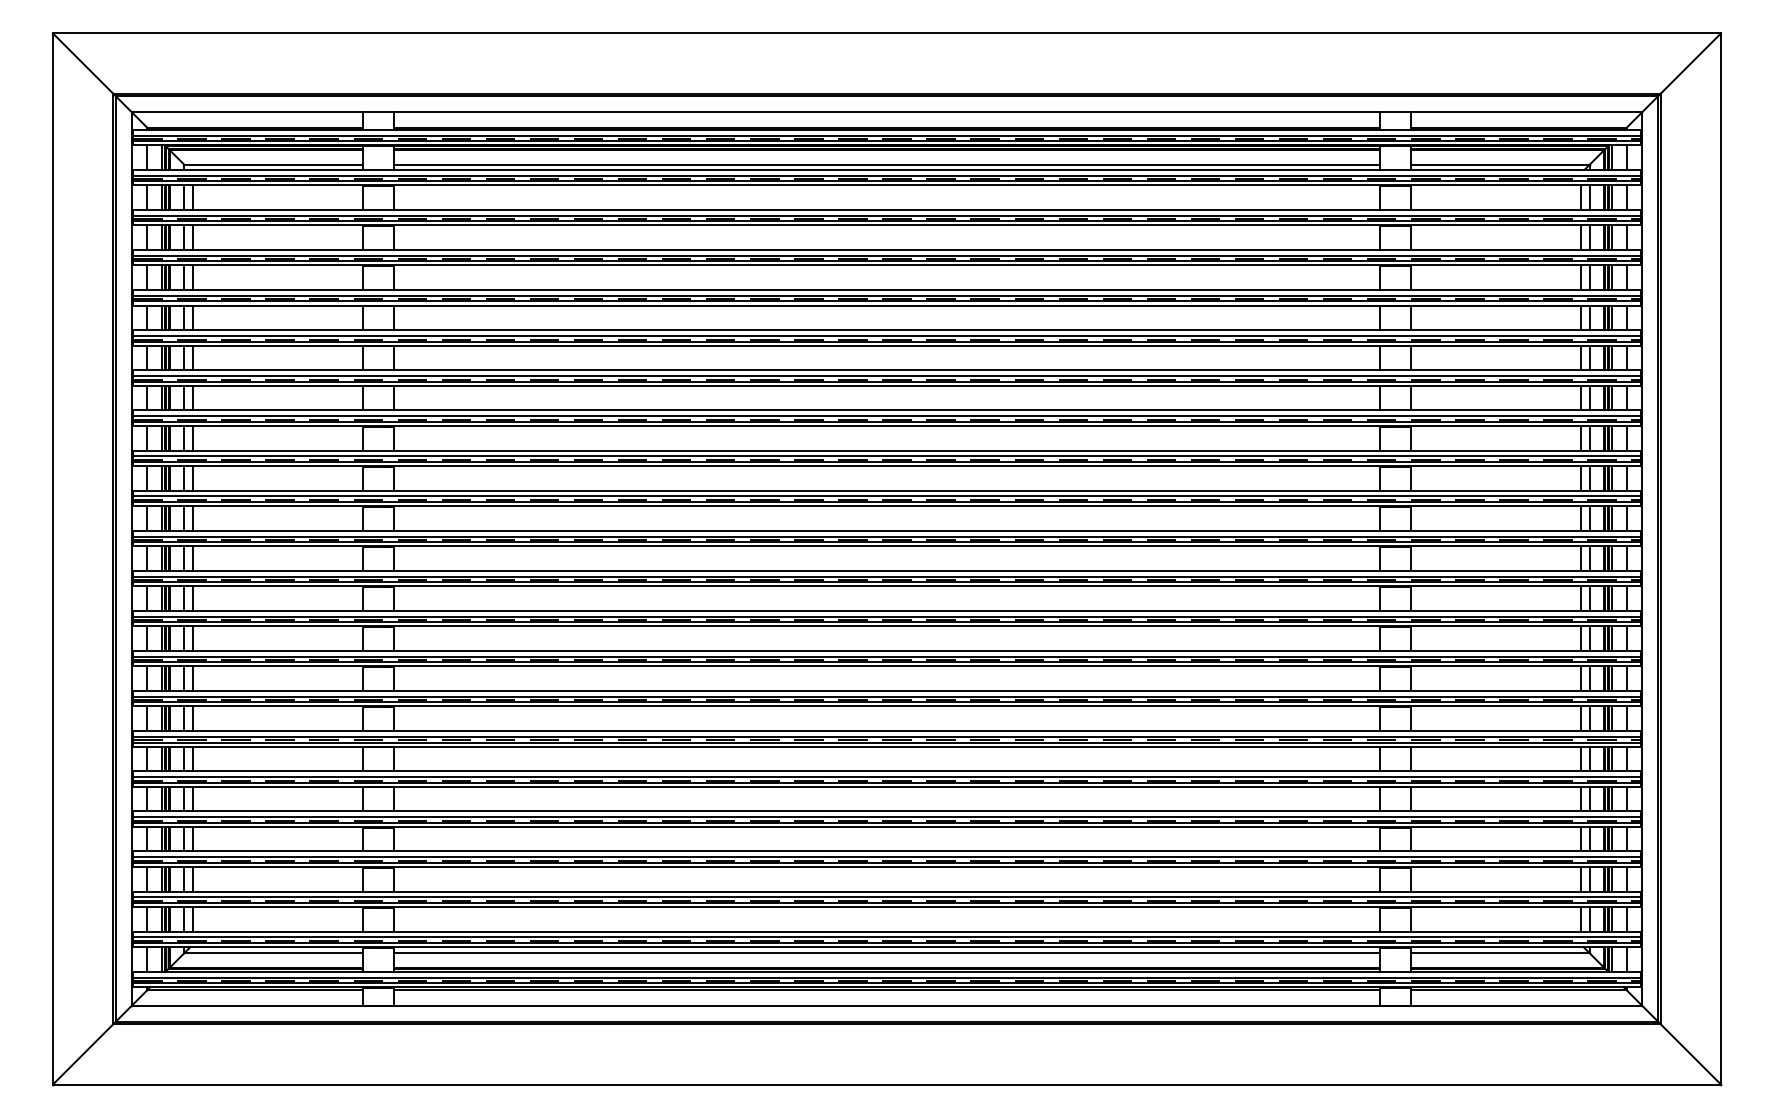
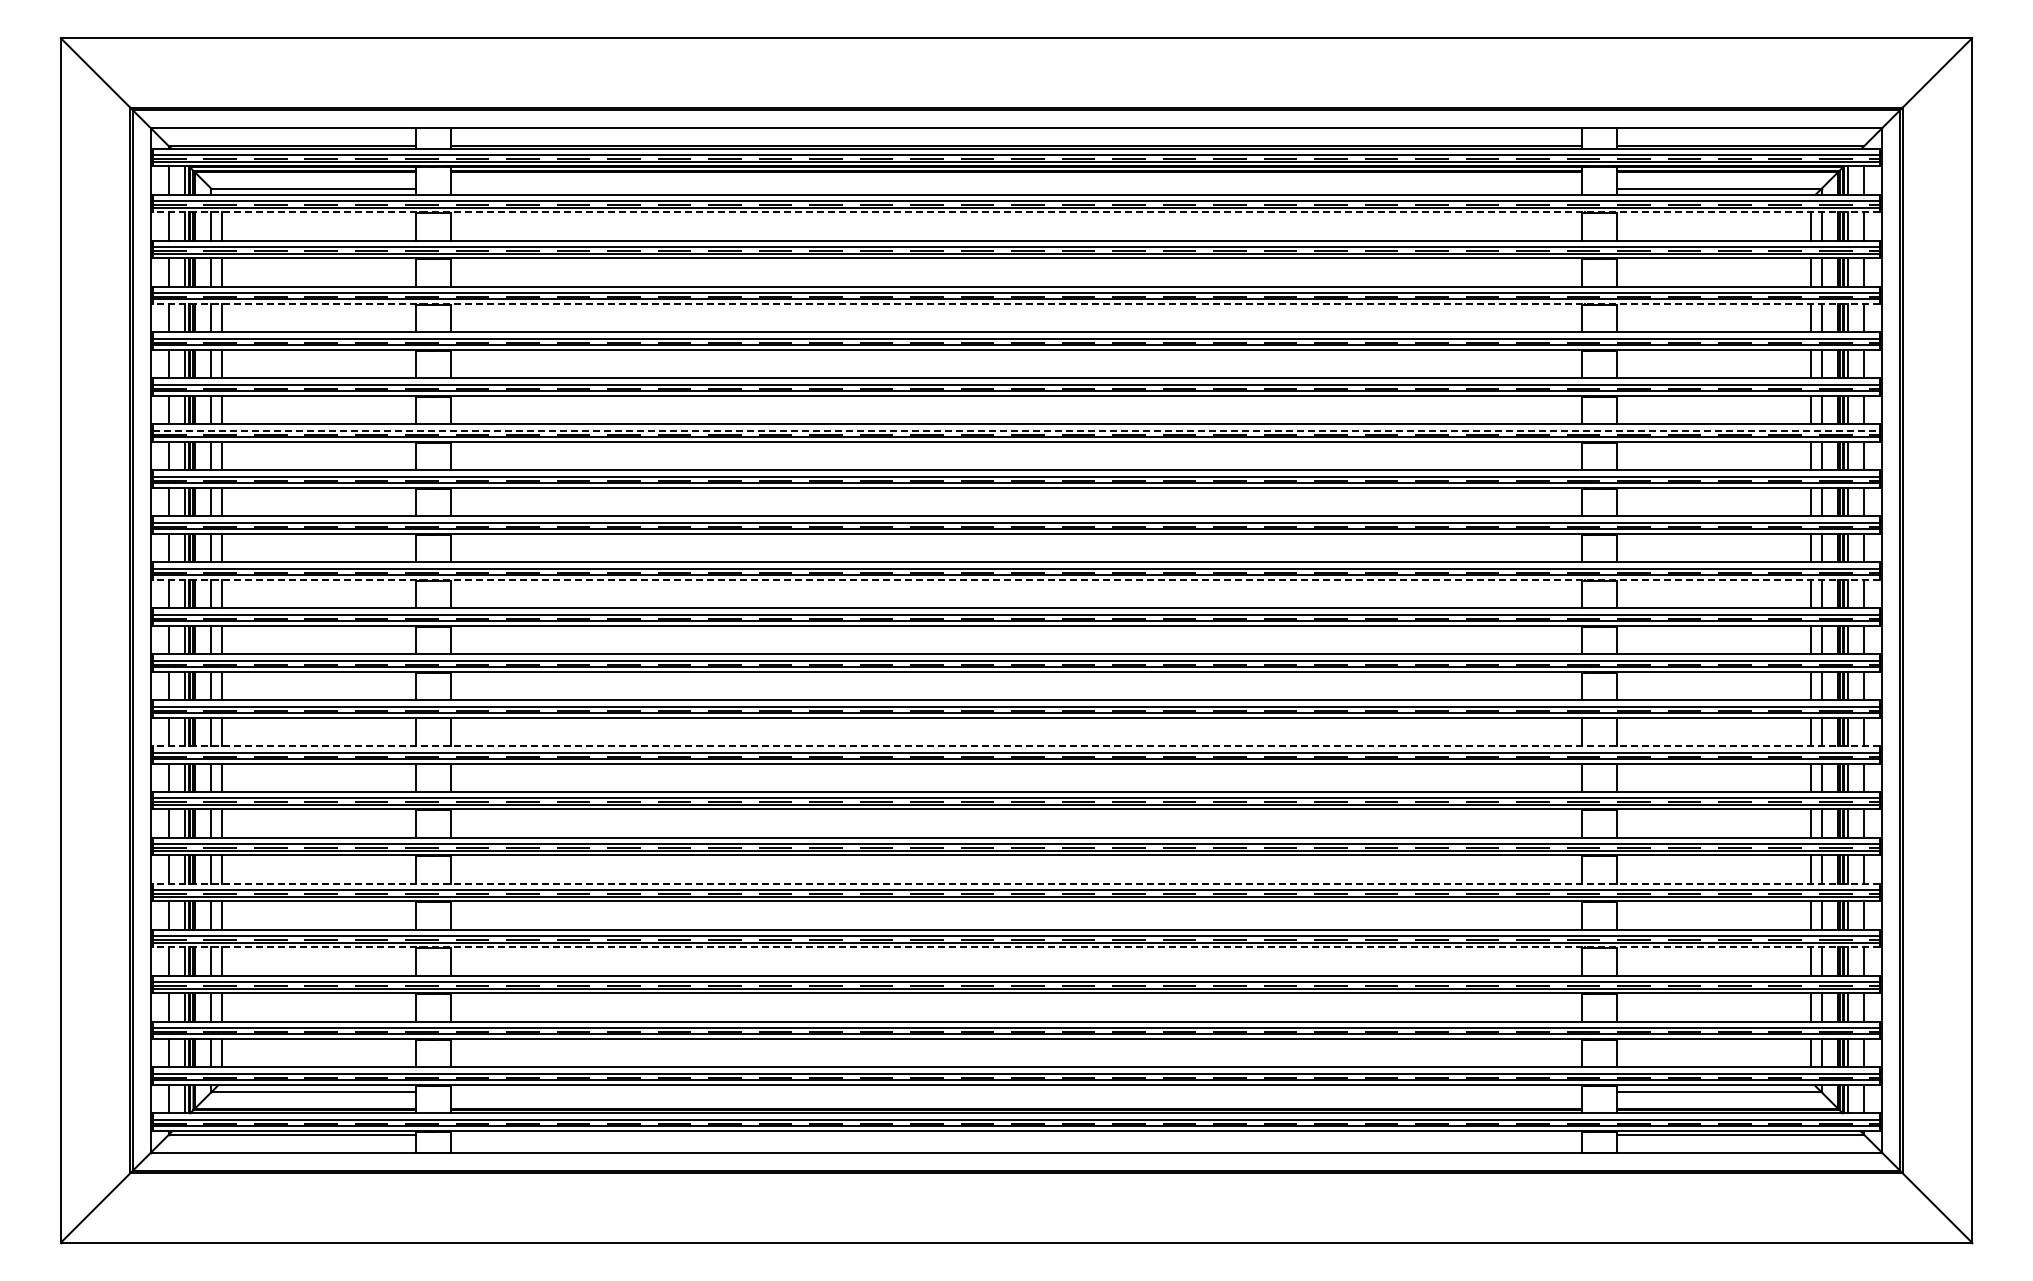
line: (887, 164) -> (1016, 188), removed
line: (887, 185) -> (1016, 212), solid -> dashed
line: (887, 265) -> (1016, 304), solid -> dashed
line: (887, 375) -> (1016, 430), solid -> dashed
line: (887, 505) -> (1016, 579), solid -> dashed
line: (887, 650) -> (1016, 745), solid -> dashed
line: (887, 771) -> (1016, 883), solid -> dashed
line: (887, 826) -> (1016, 947), solid -> dashed
line: (887, 953) -> (1016, 1092), removed
line: (887, 990) -> (1016, 1134), removed

